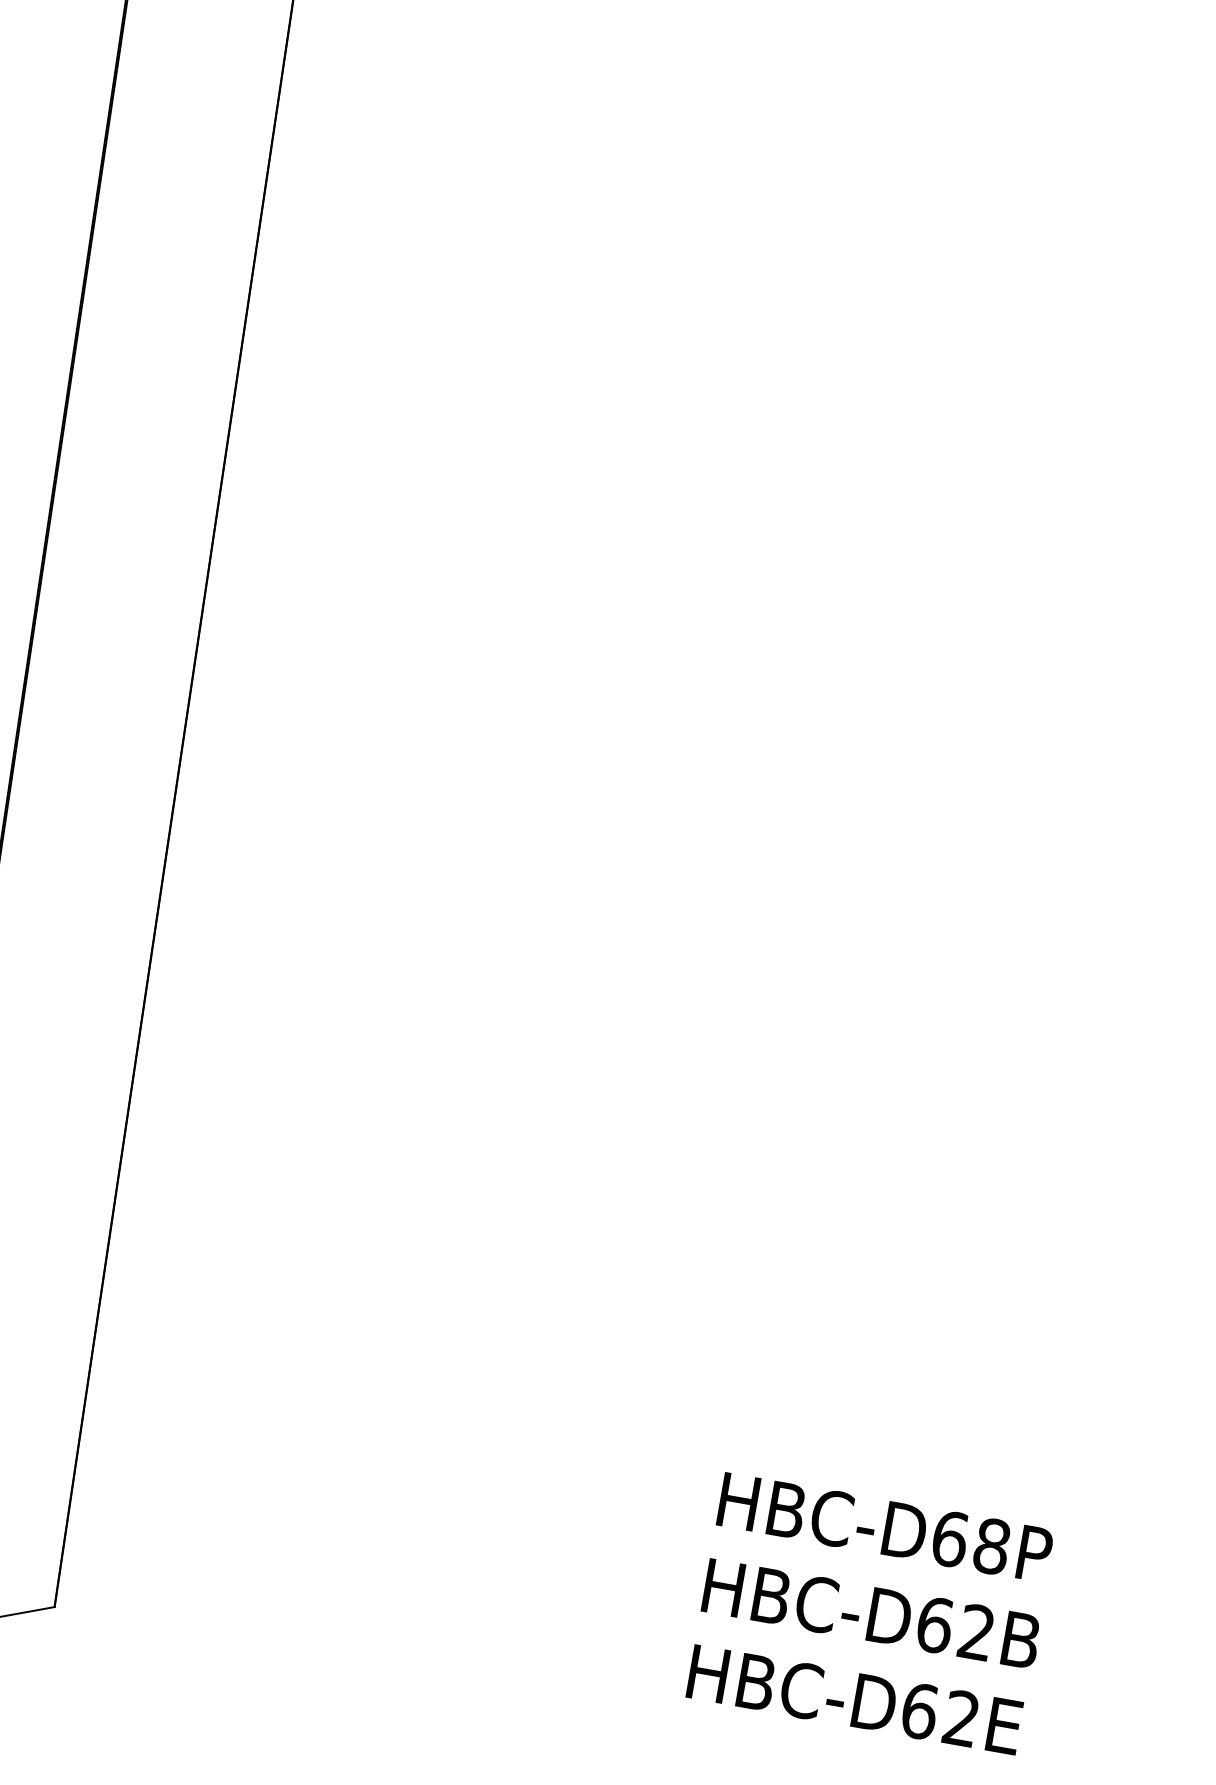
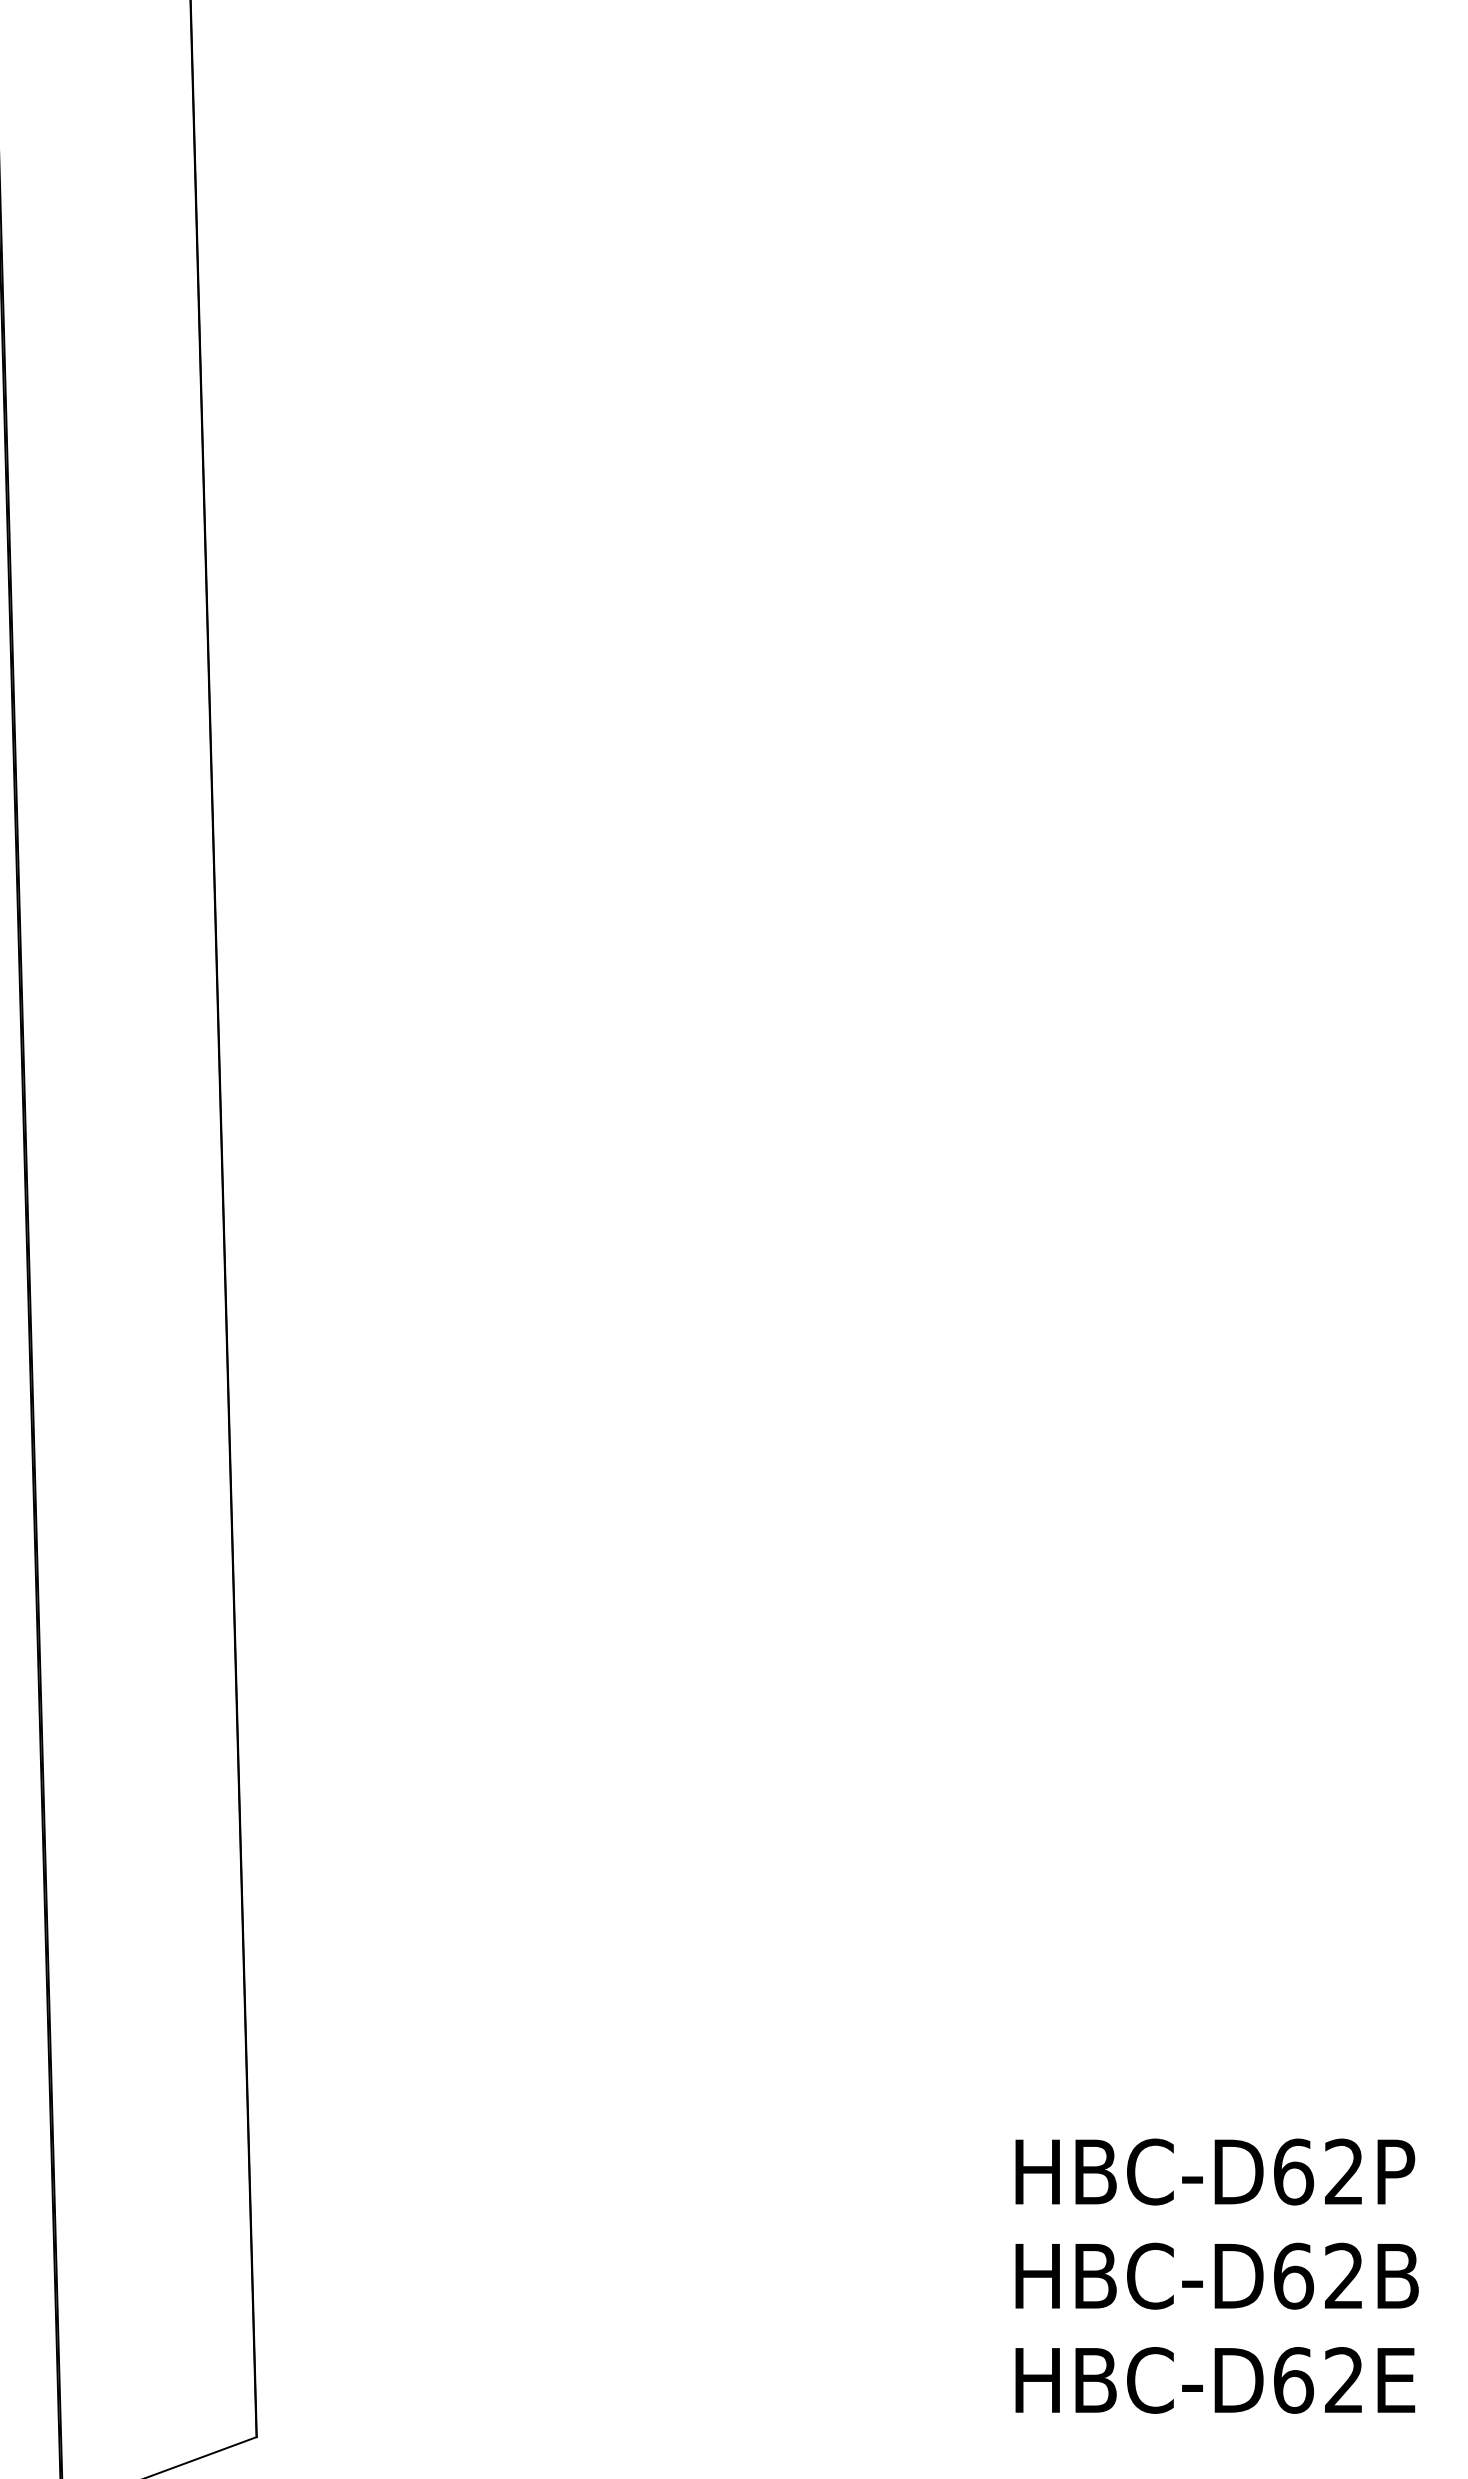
text: (992, 1546) -> (1344, 2171), HBC-D68P^I -> HBC-D62P^I

